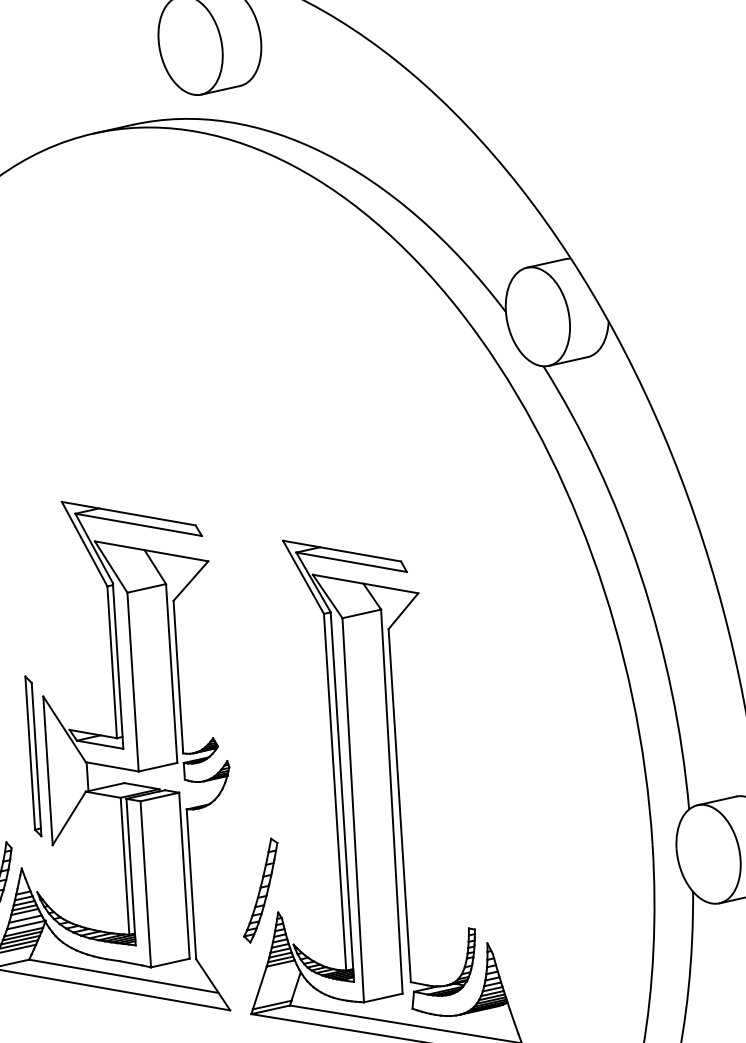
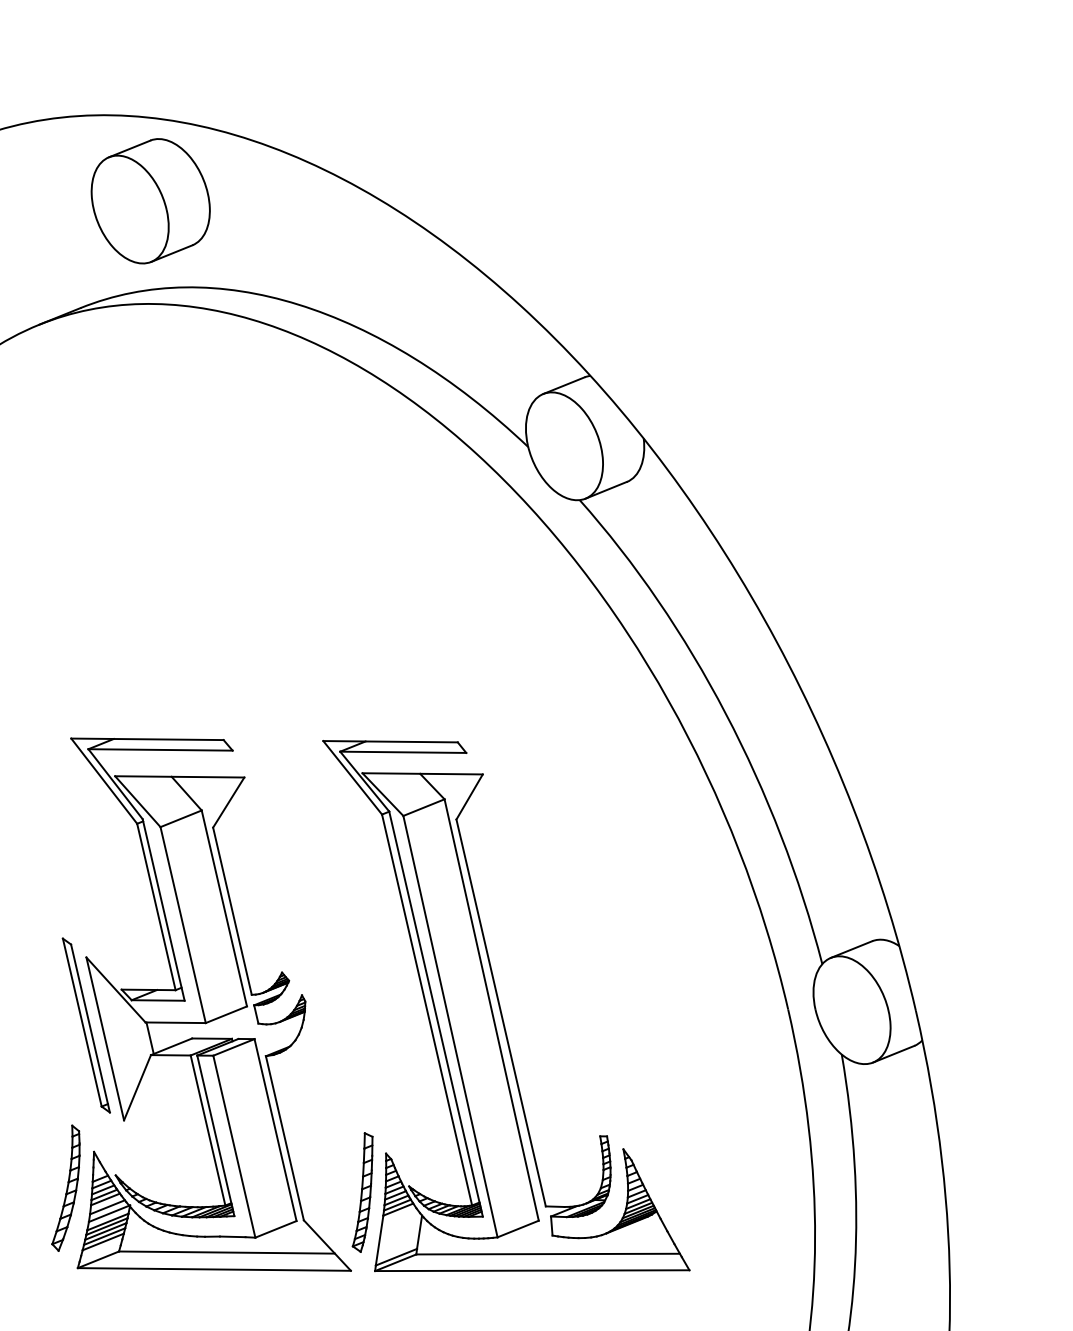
part: (260, 890) -> (362, 1192), moved

